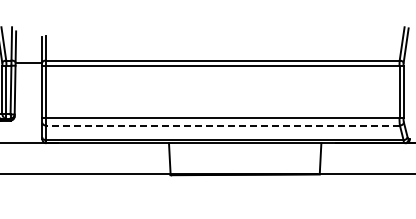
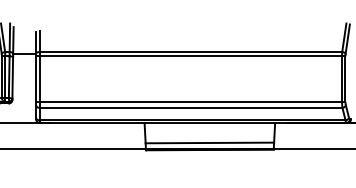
line: (223, 125) -> (191, 107), dashed -> solid
line: (245, 166) -> (210, 142), added

